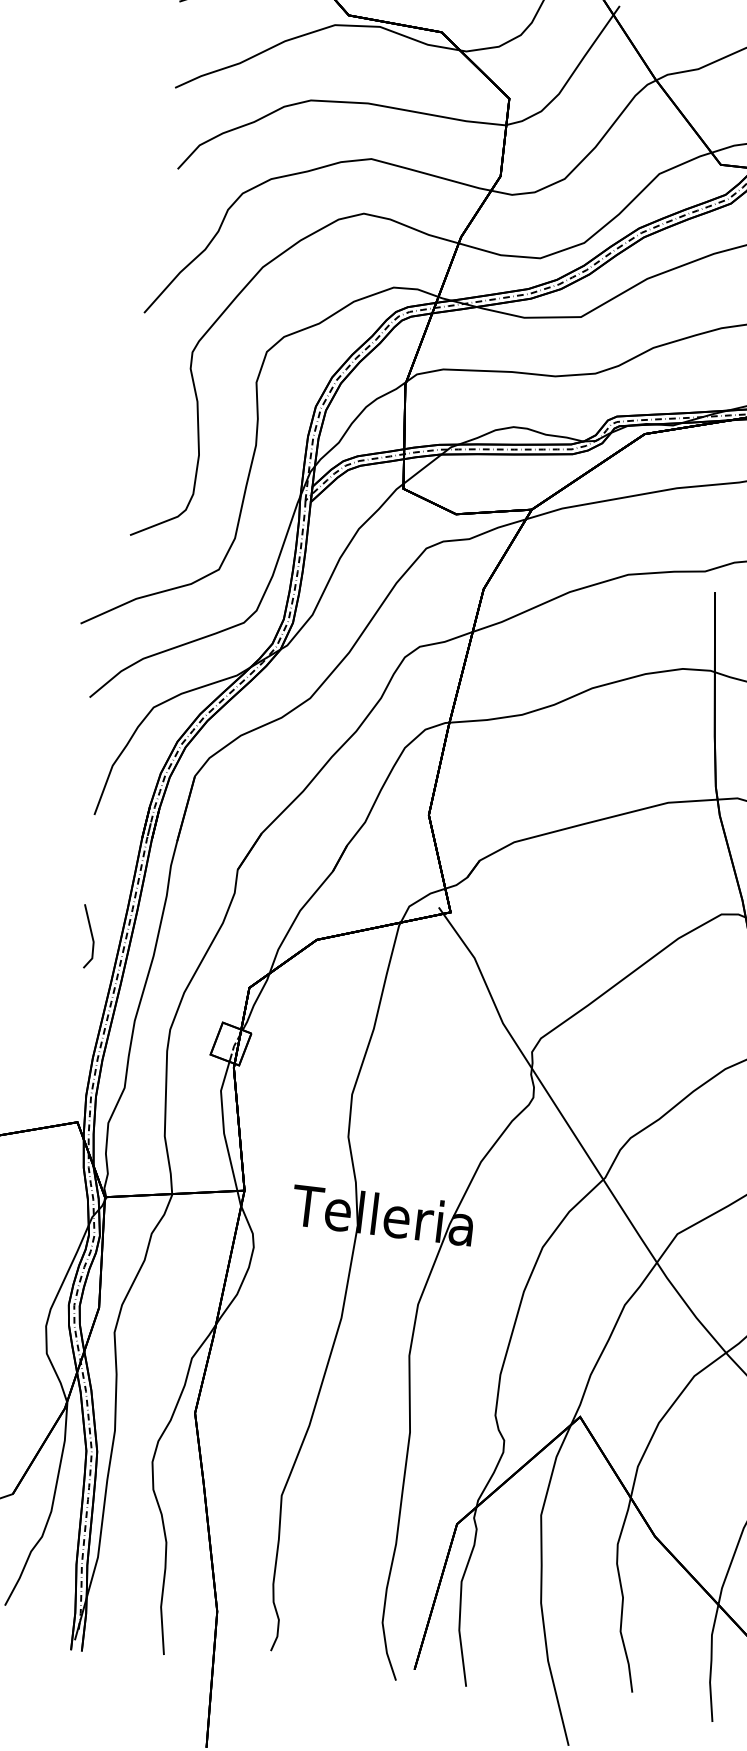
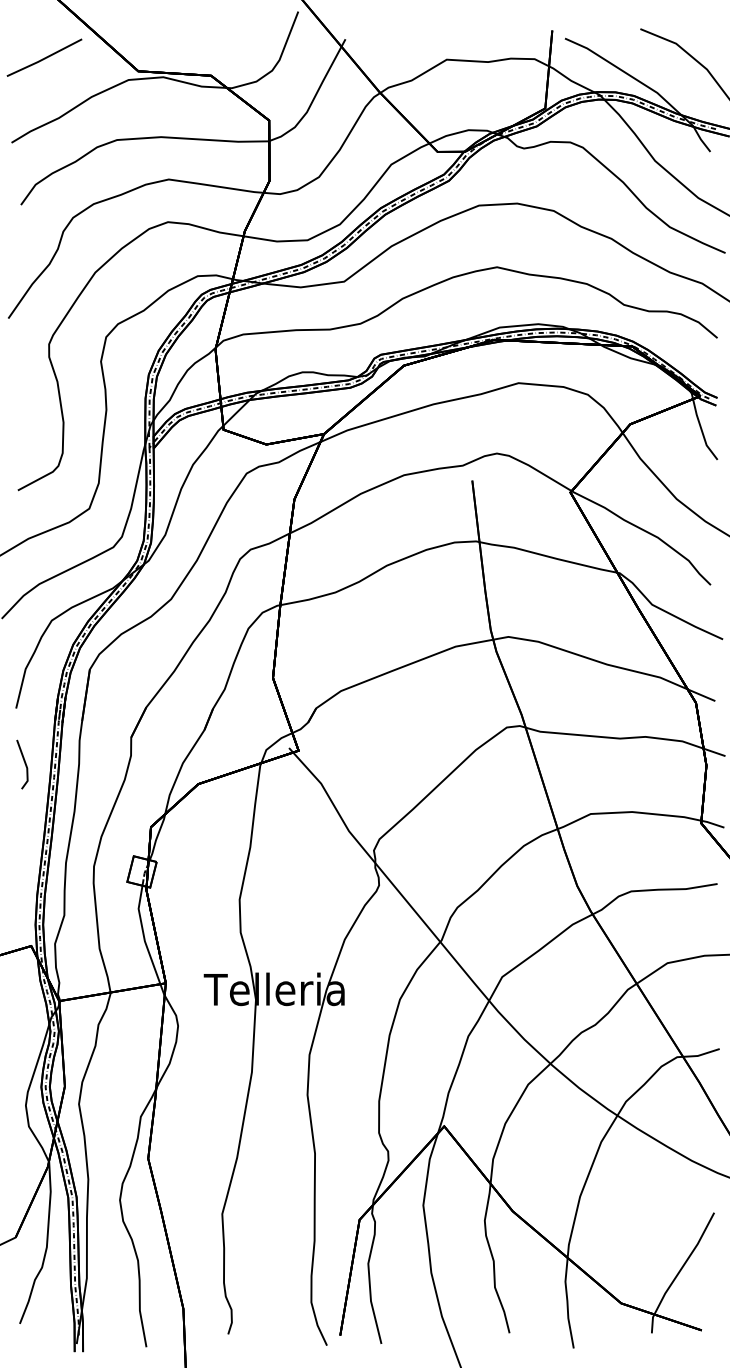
line: (90, 936) -> (24, 764), moved

